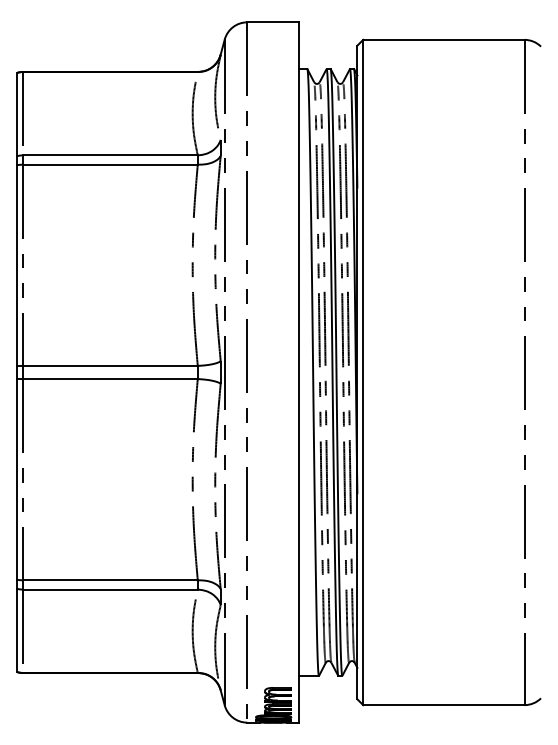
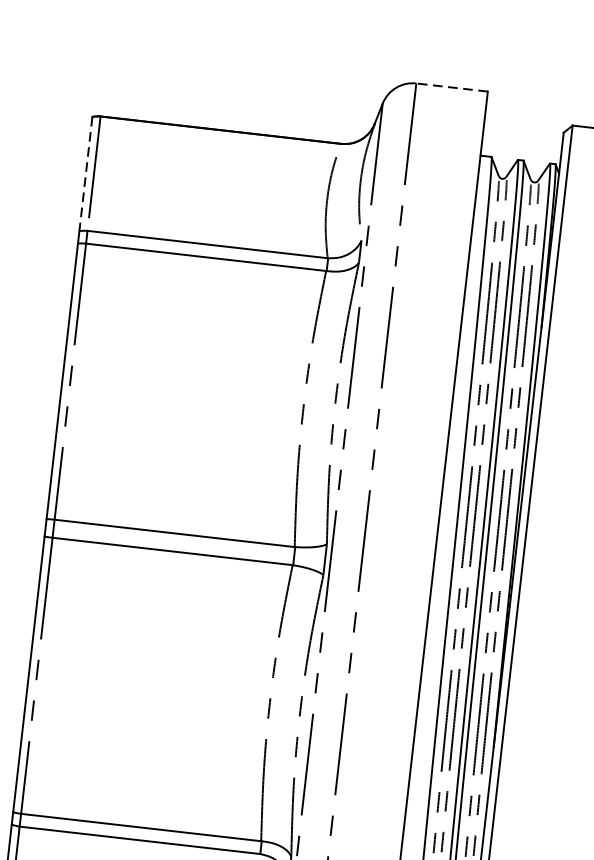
line: (272, 22) -> (450, 87), solid -> dashed
line: (16, 114) -> (85, 173), solid -> dashed

